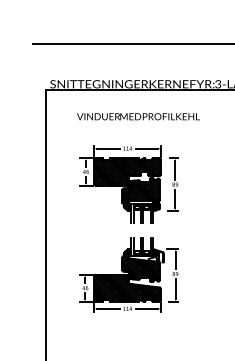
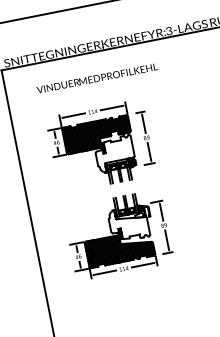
hatch: (141, 194) -> (115, 154), removed
hatch: (141, 265) -> (129, 223), removed

